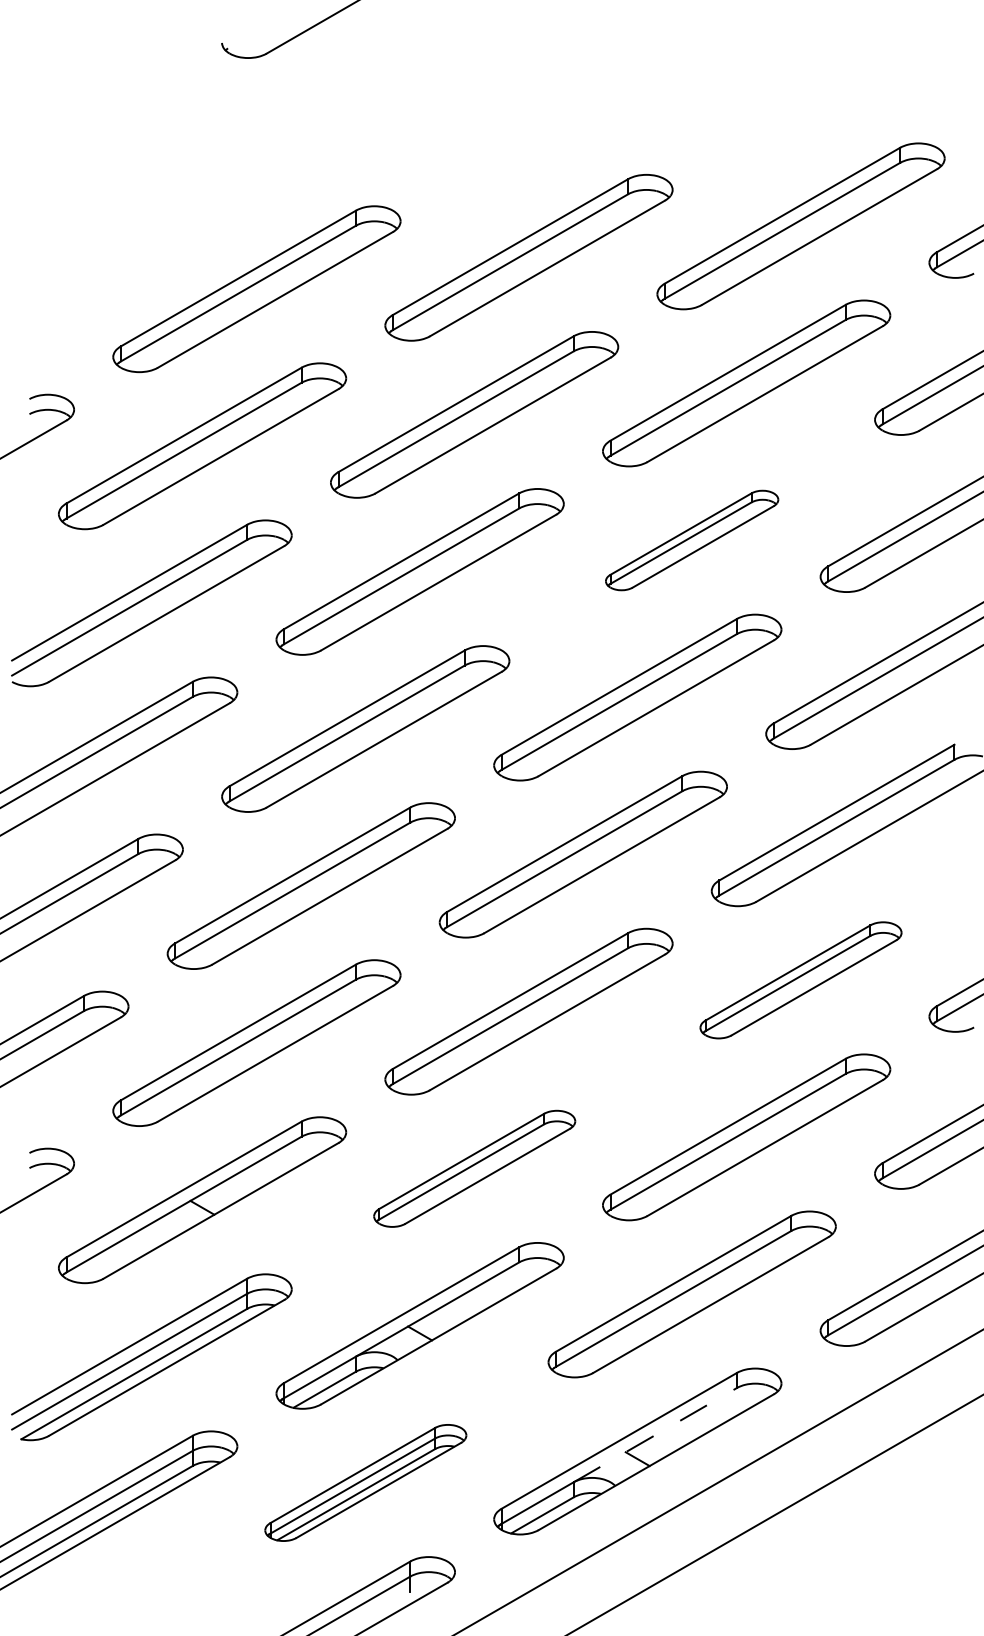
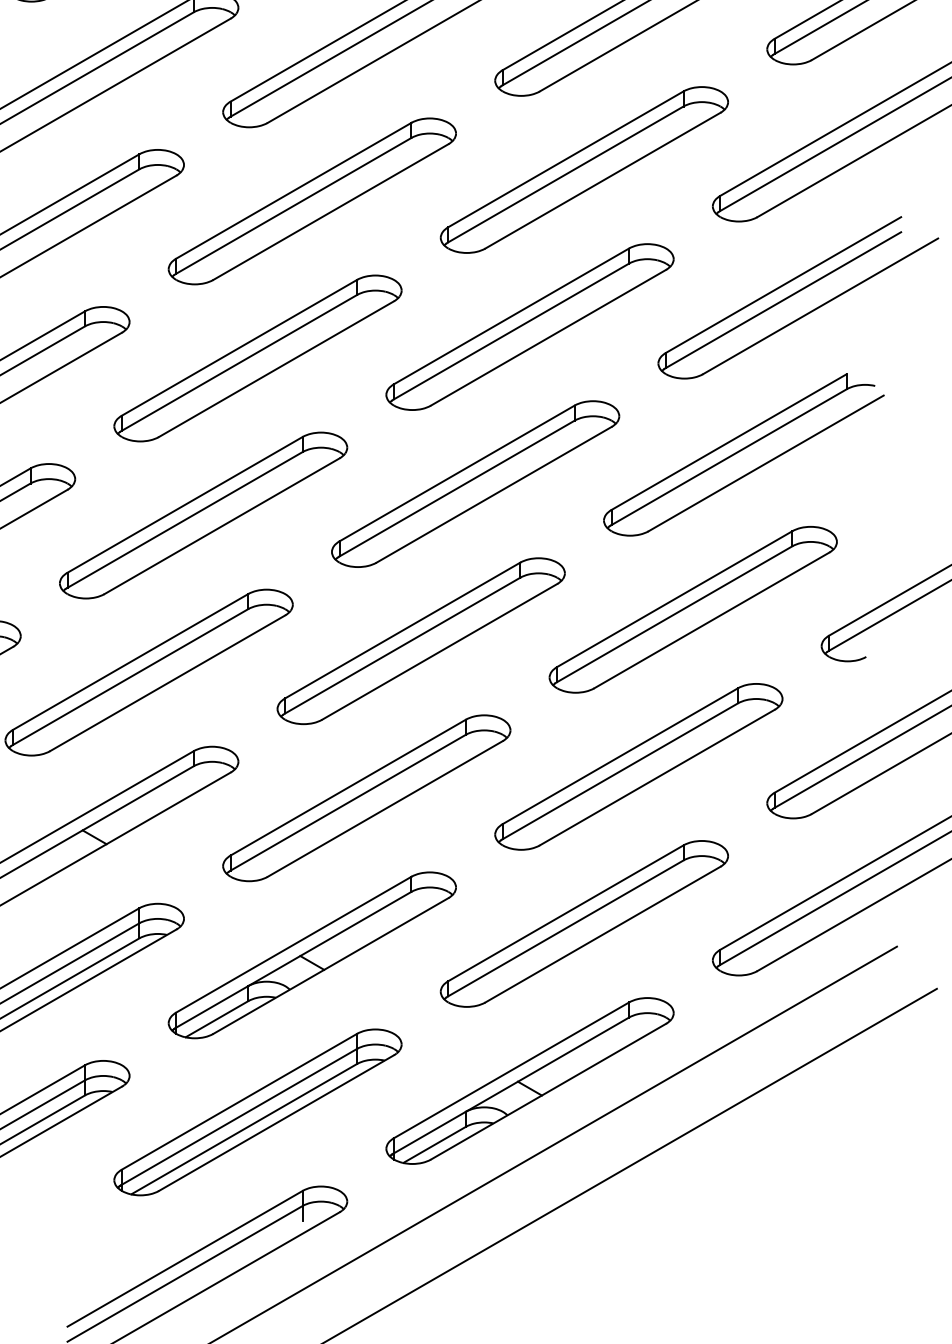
part: (691, 540) -> (583, 169), size x1.67
part: (800, 980) -> (692, 609), size x1.43
part: (474, 1168) -> (366, 797), size x1.43
line: (655, 1434) -> (547, 1063), dashed -> solid
part: (365, 1482) -> (257, 1111), size x1.43

